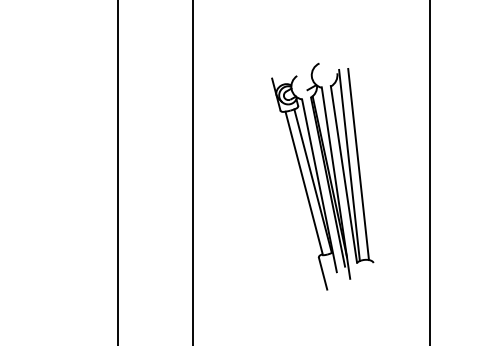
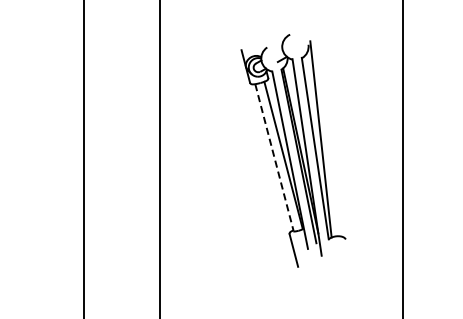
line: (358, 164) -> (330, 138), removed
line: (304, 183) -> (274, 157), solid -> dashed

